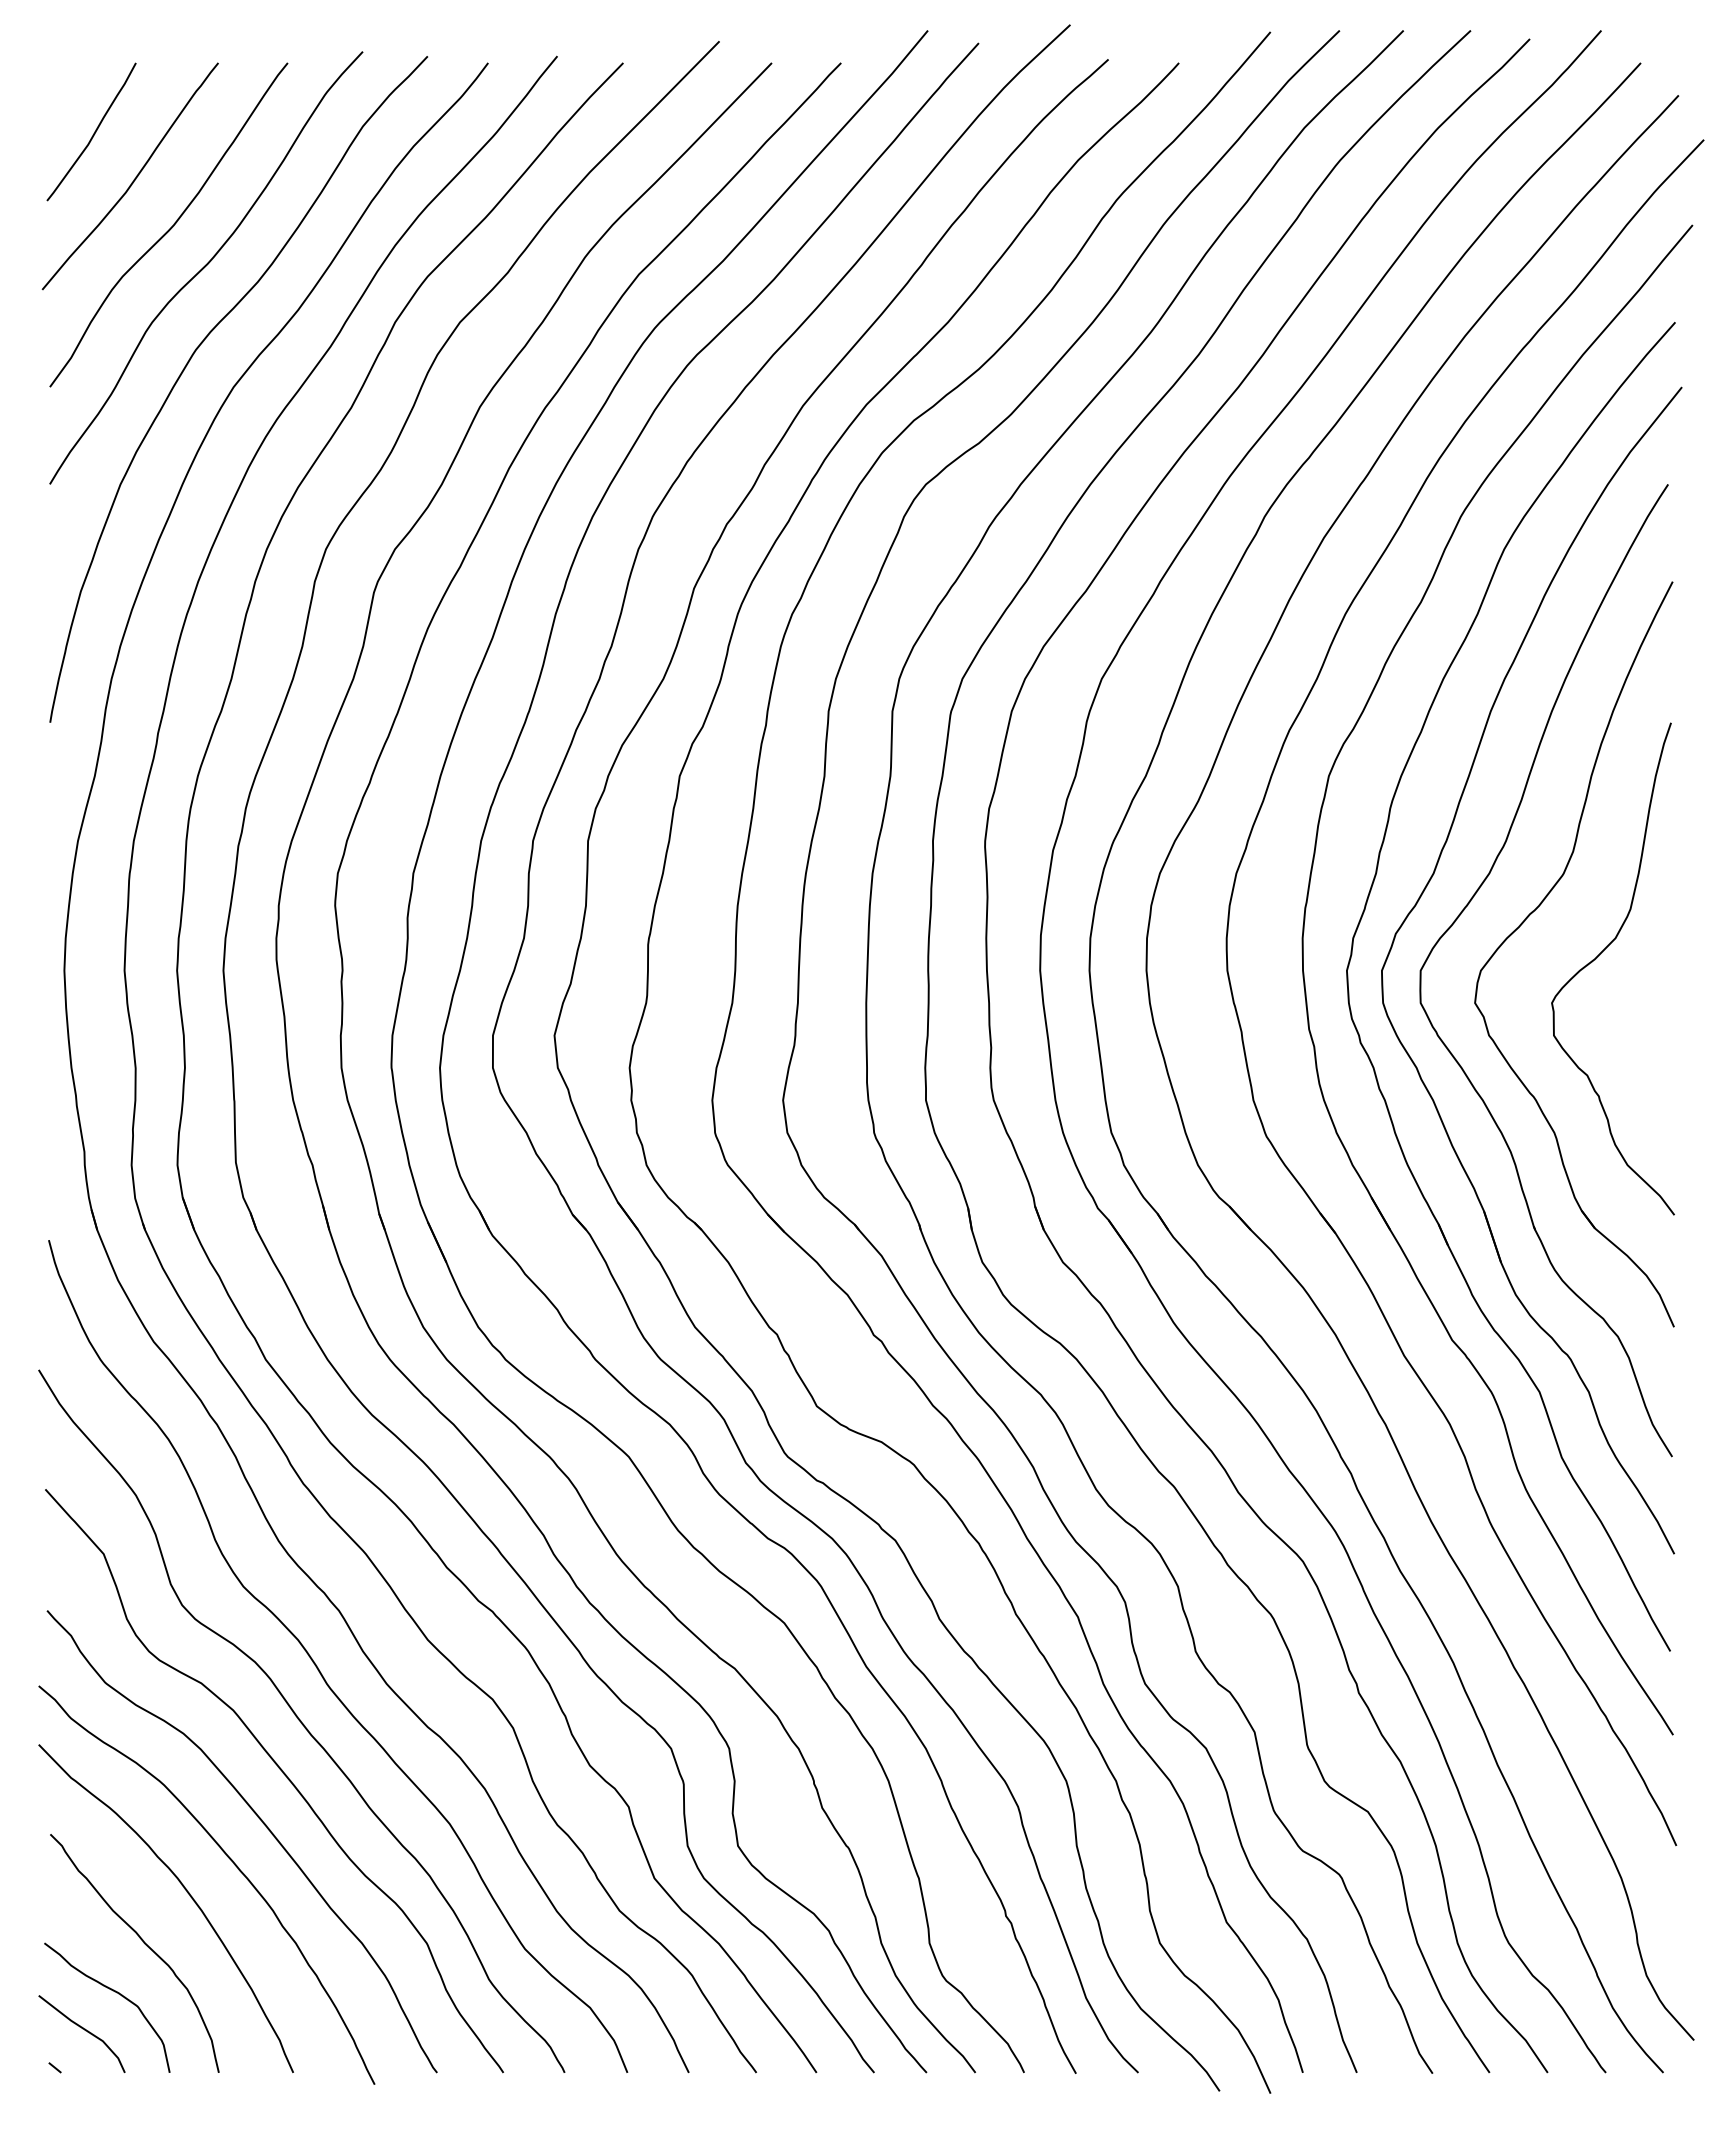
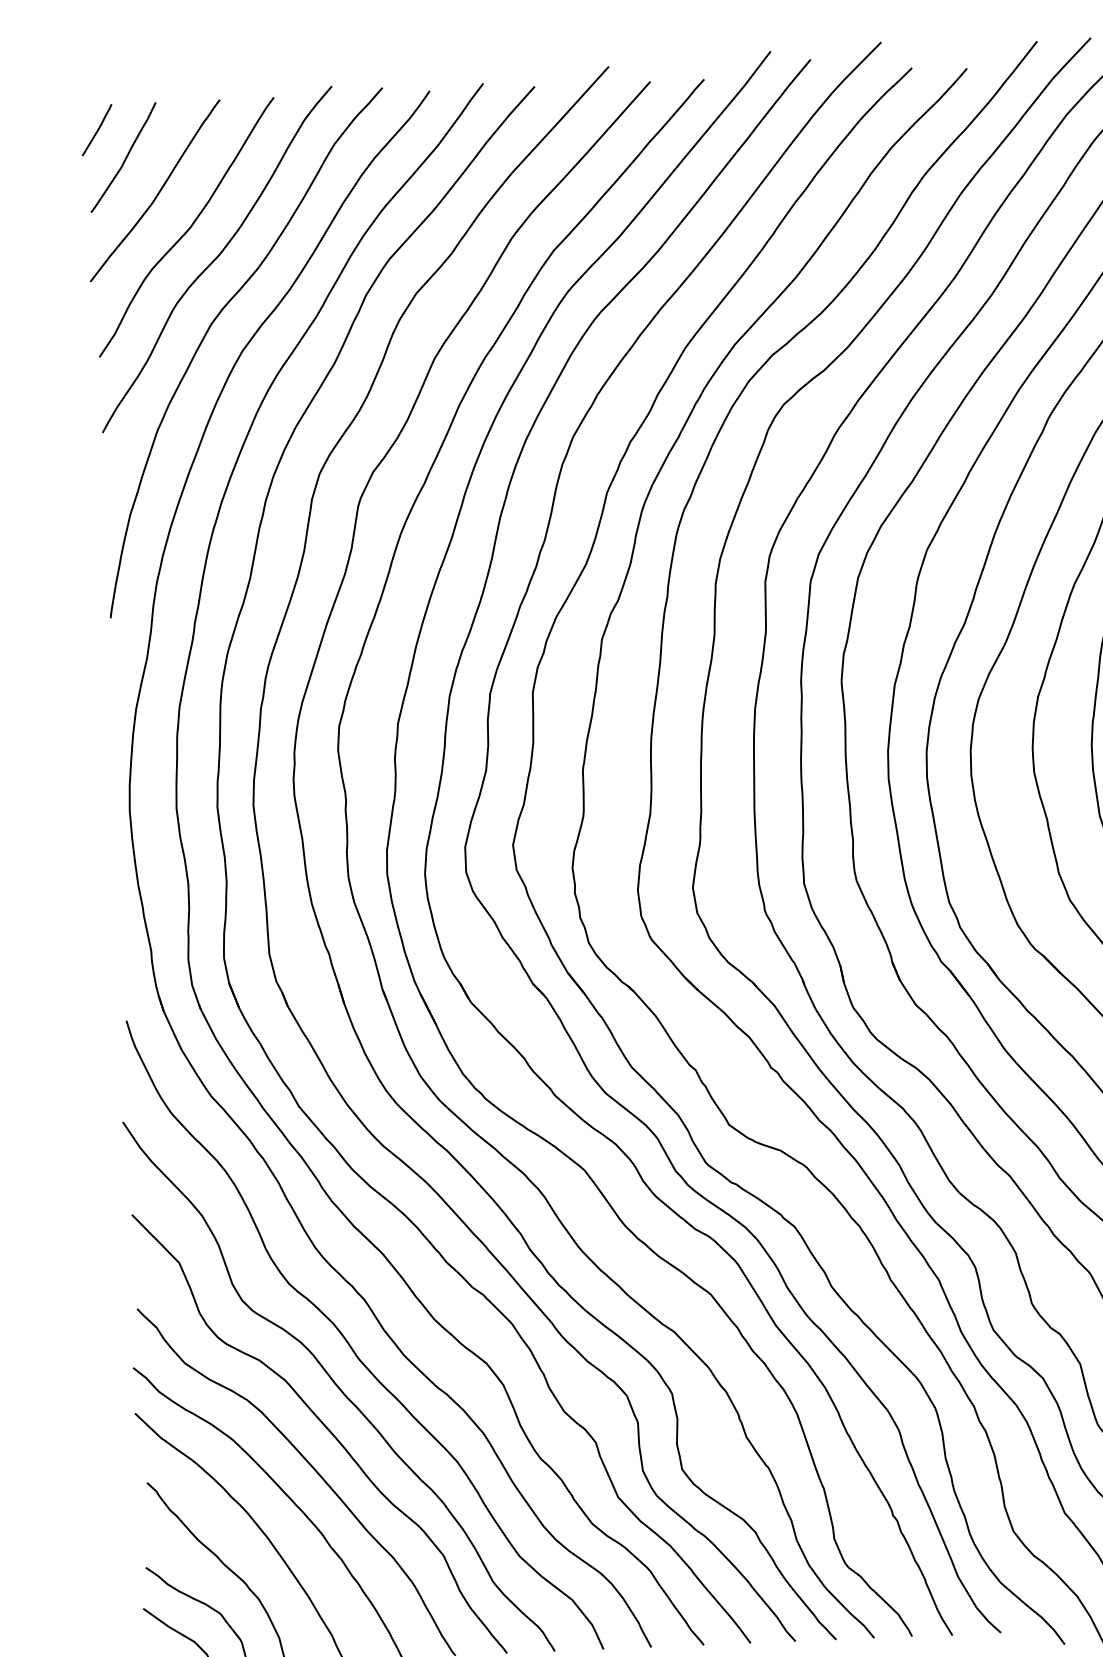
curve: (59, 95) -> (97, 130), added

